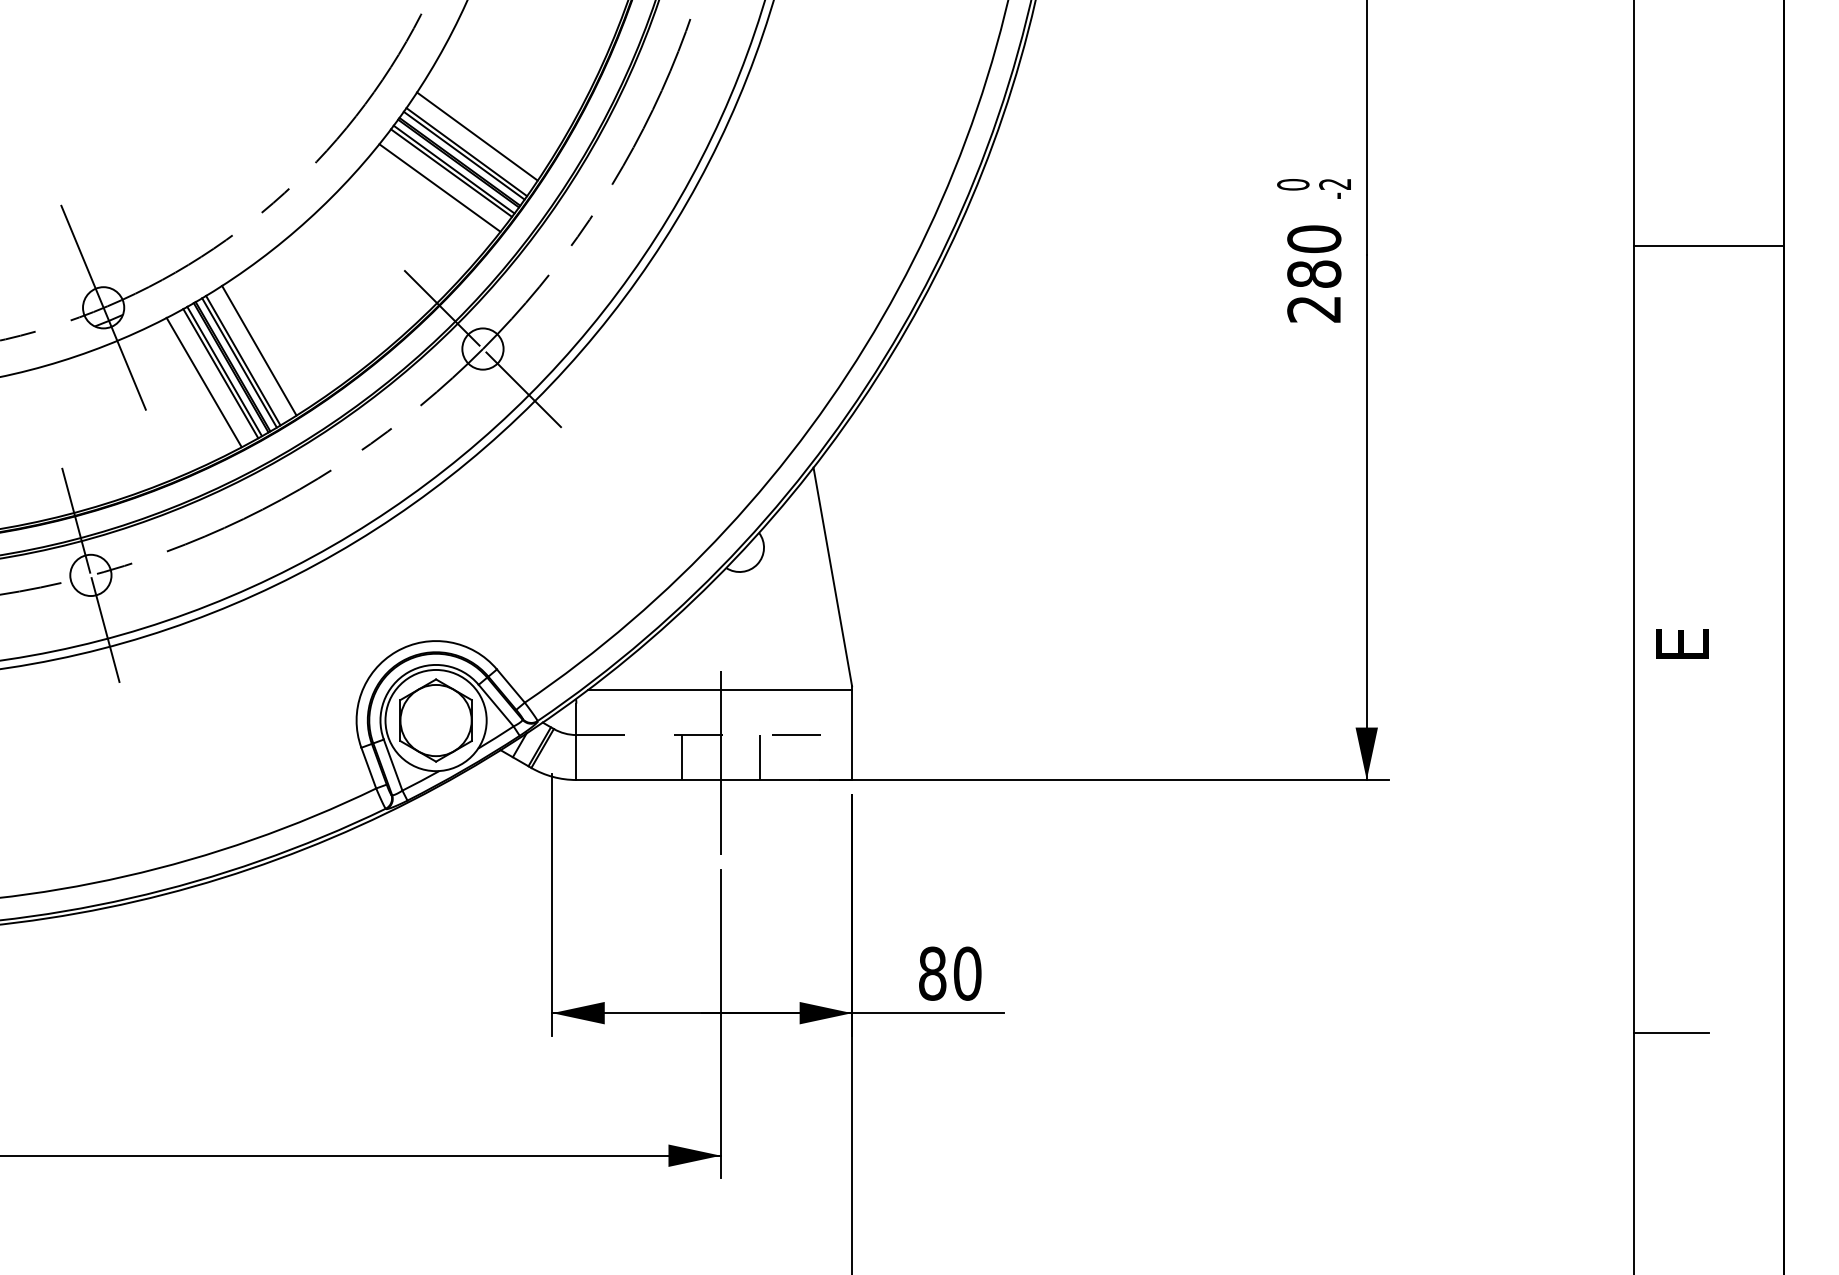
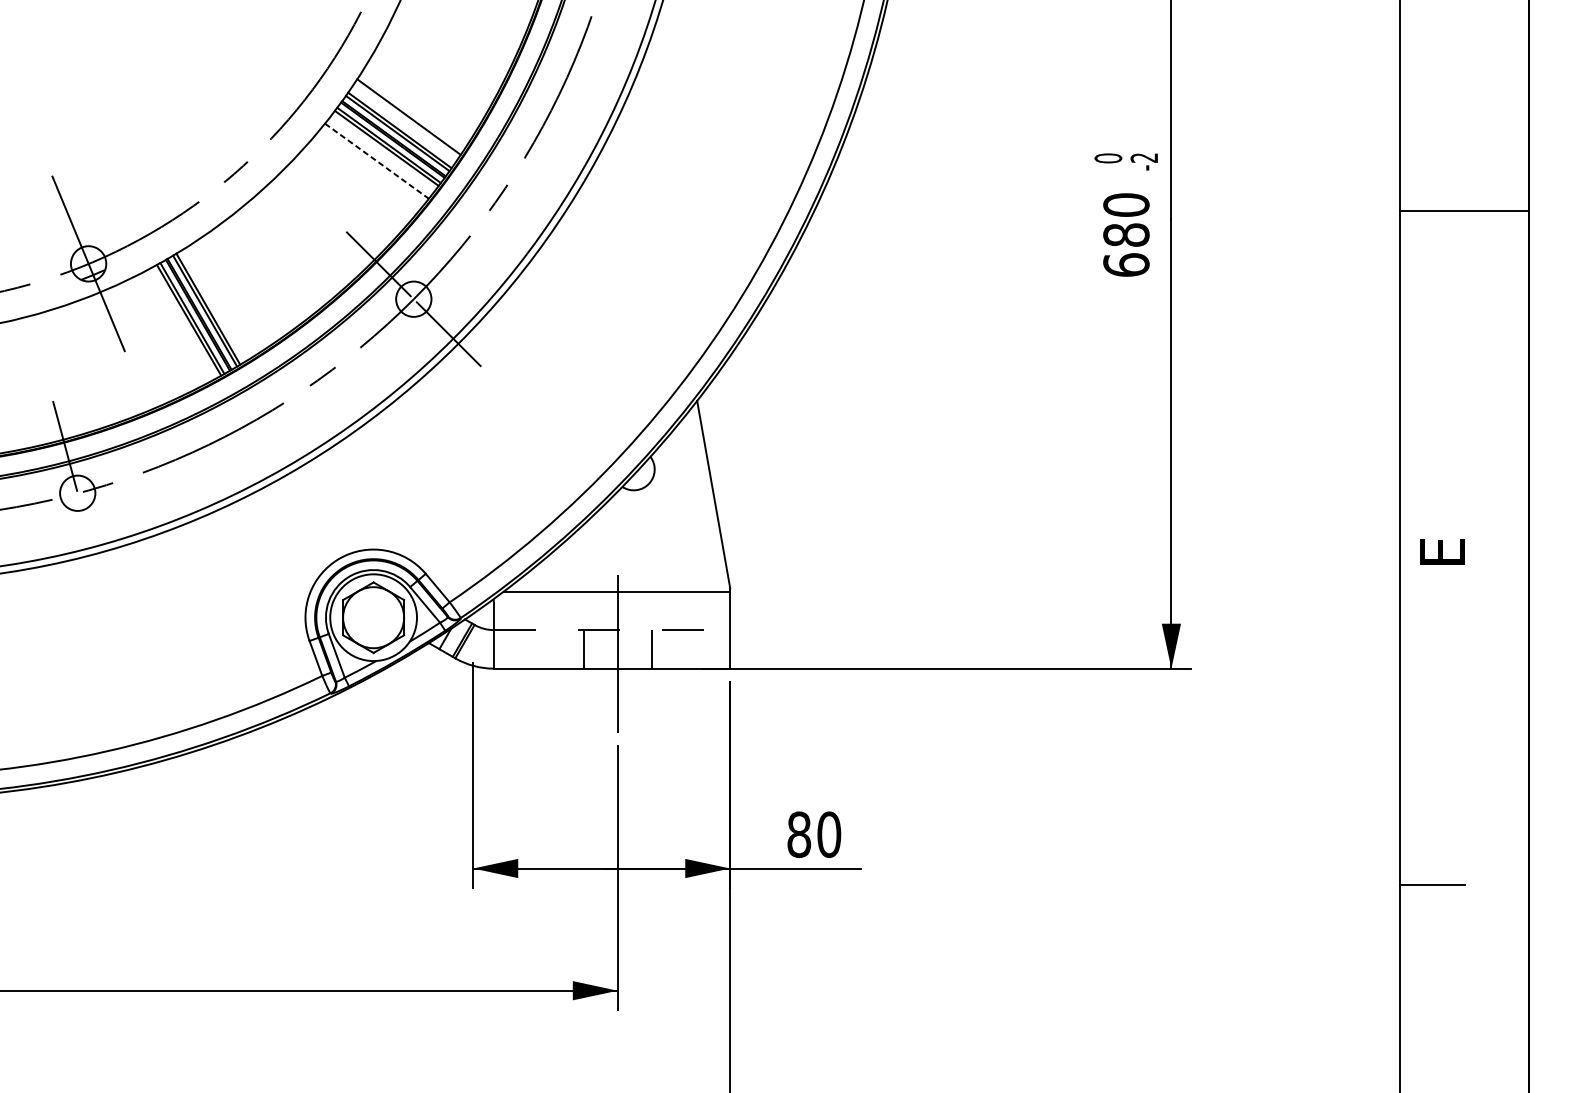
line: (439, 188) -> (376, 161), solid -> dashed
text: (1314, 308) -> (1126, 264), 280 -> 680
line: (259, 350) -> (222, 300), removed
line: (203, 382) -> (174, 327), removed
line: (105, 629) -> (90, 539), removed

